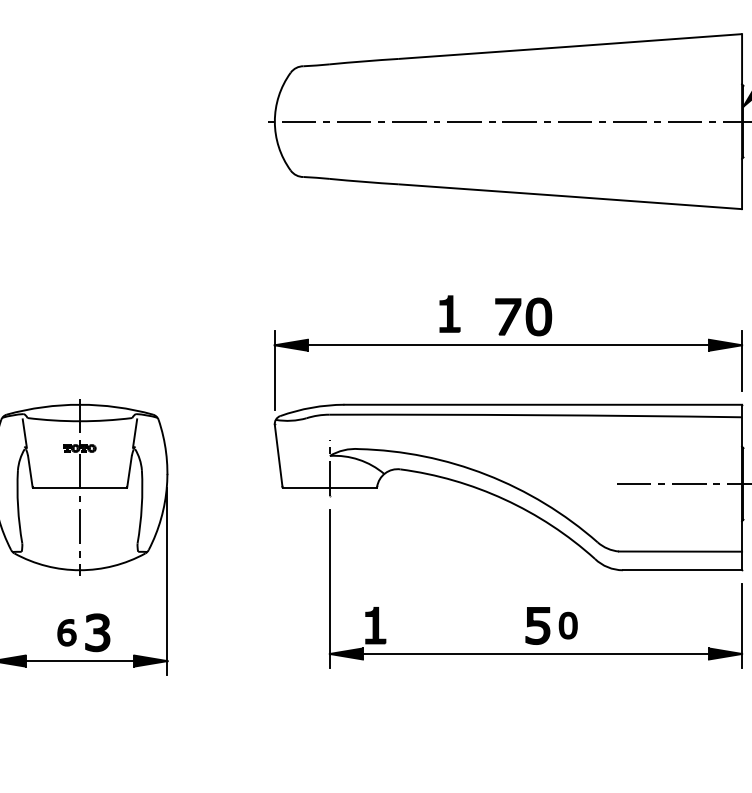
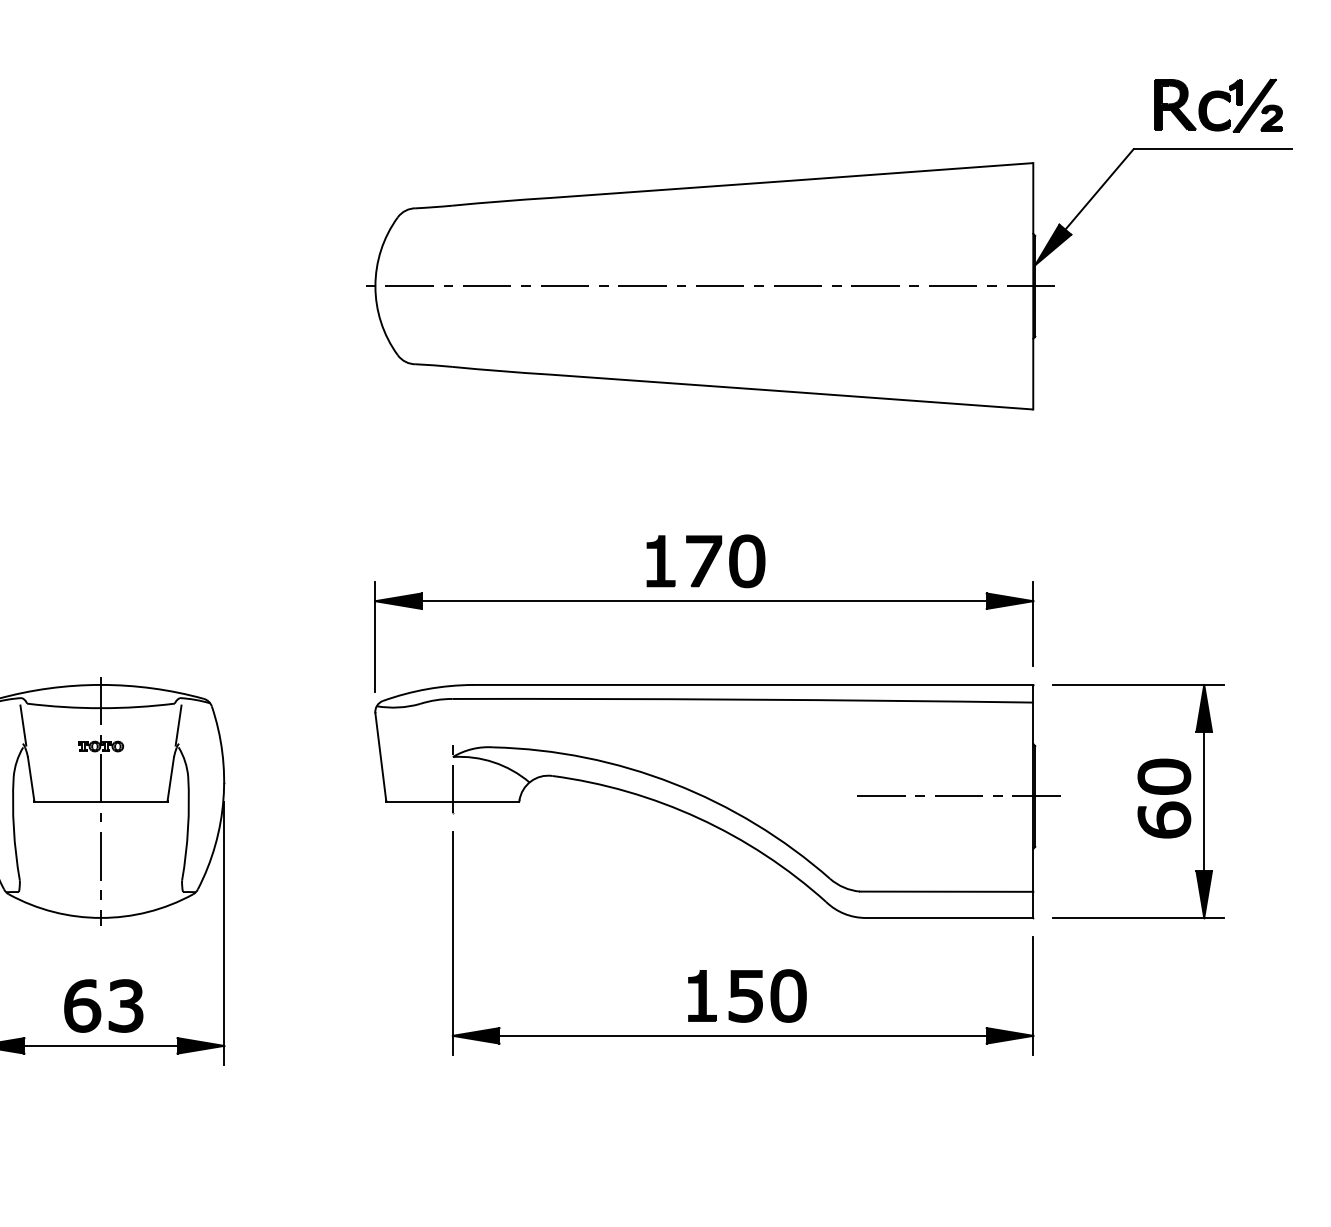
part: (449, 314) -> (660, 561), moved
part: (375, 625) -> (702, 995), moved
part: (568, 625) -> (788, 995), size x1.43
part: (66, 632) -> (82, 1005), size x1.43

